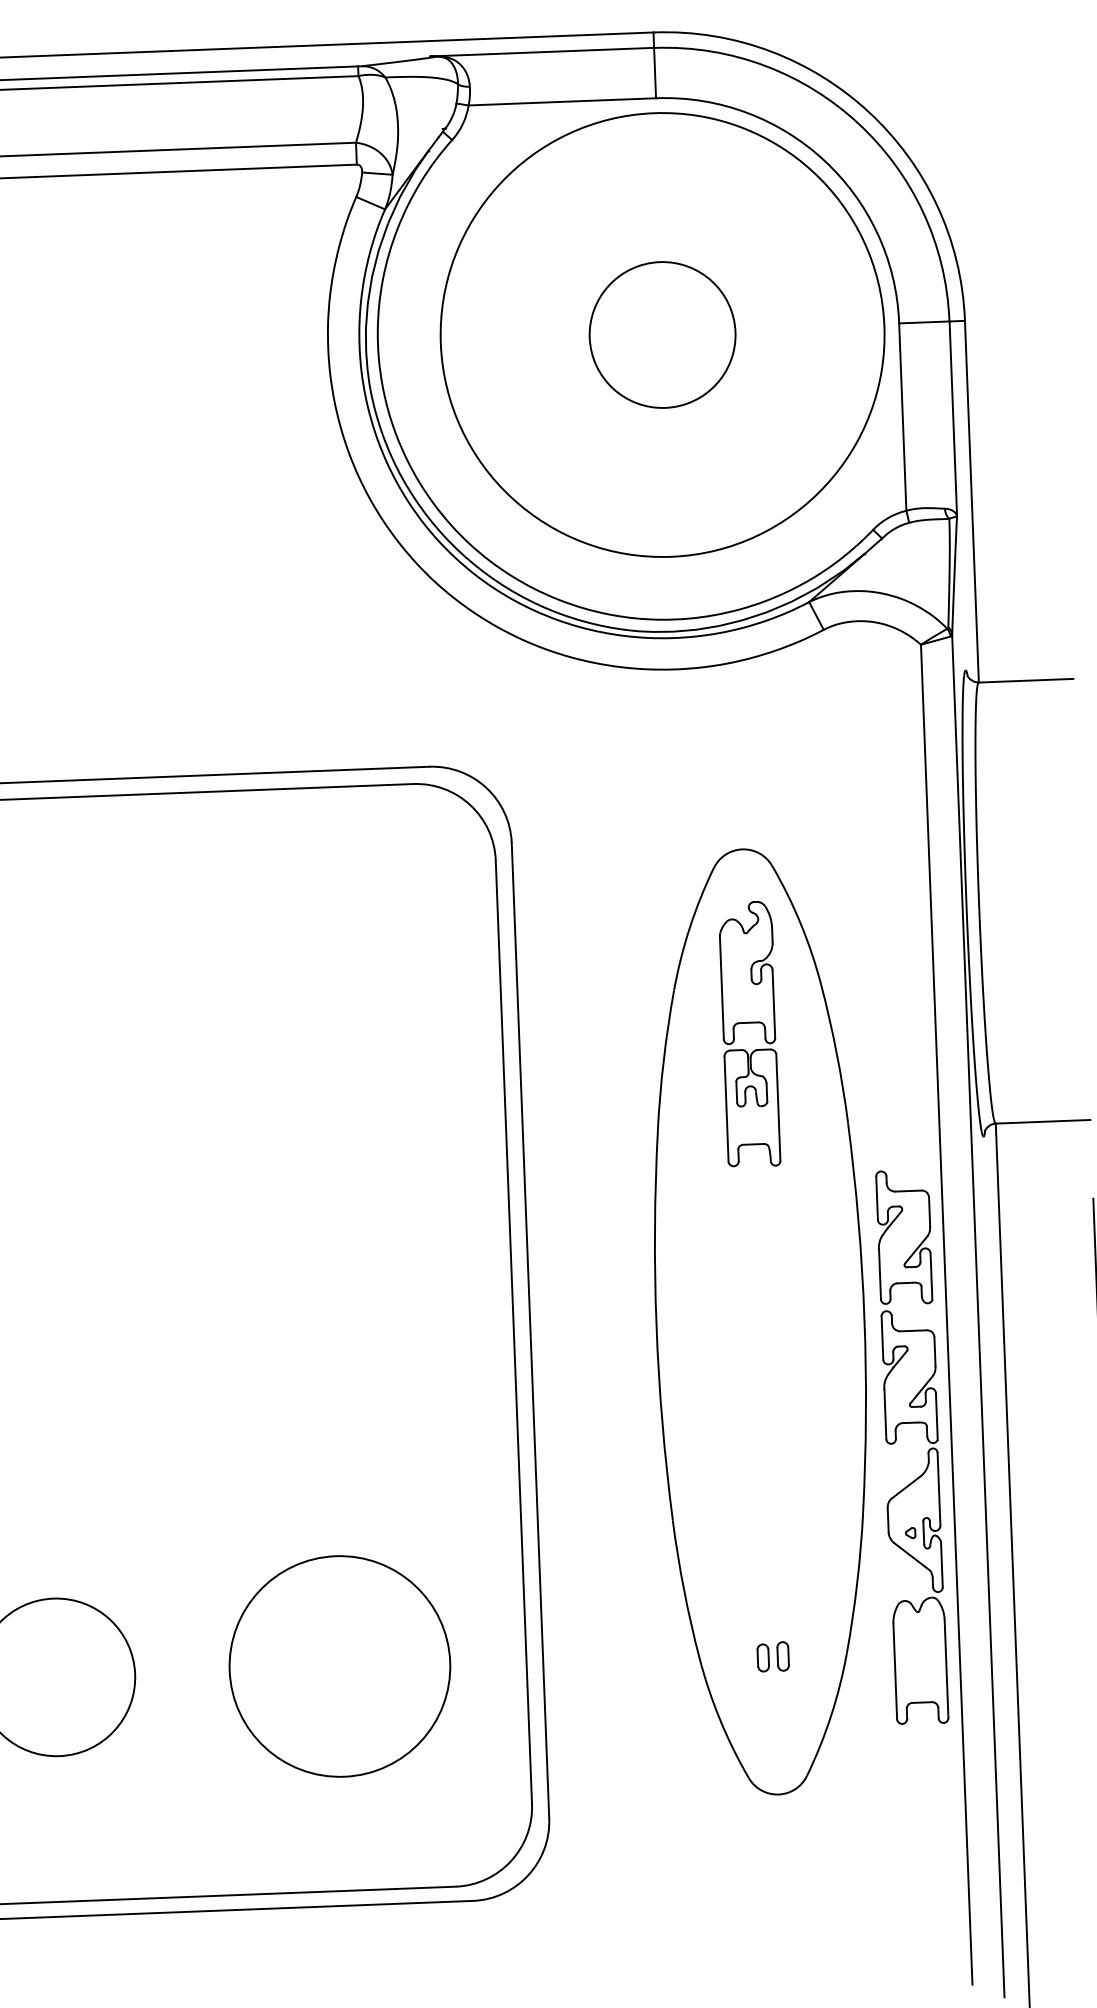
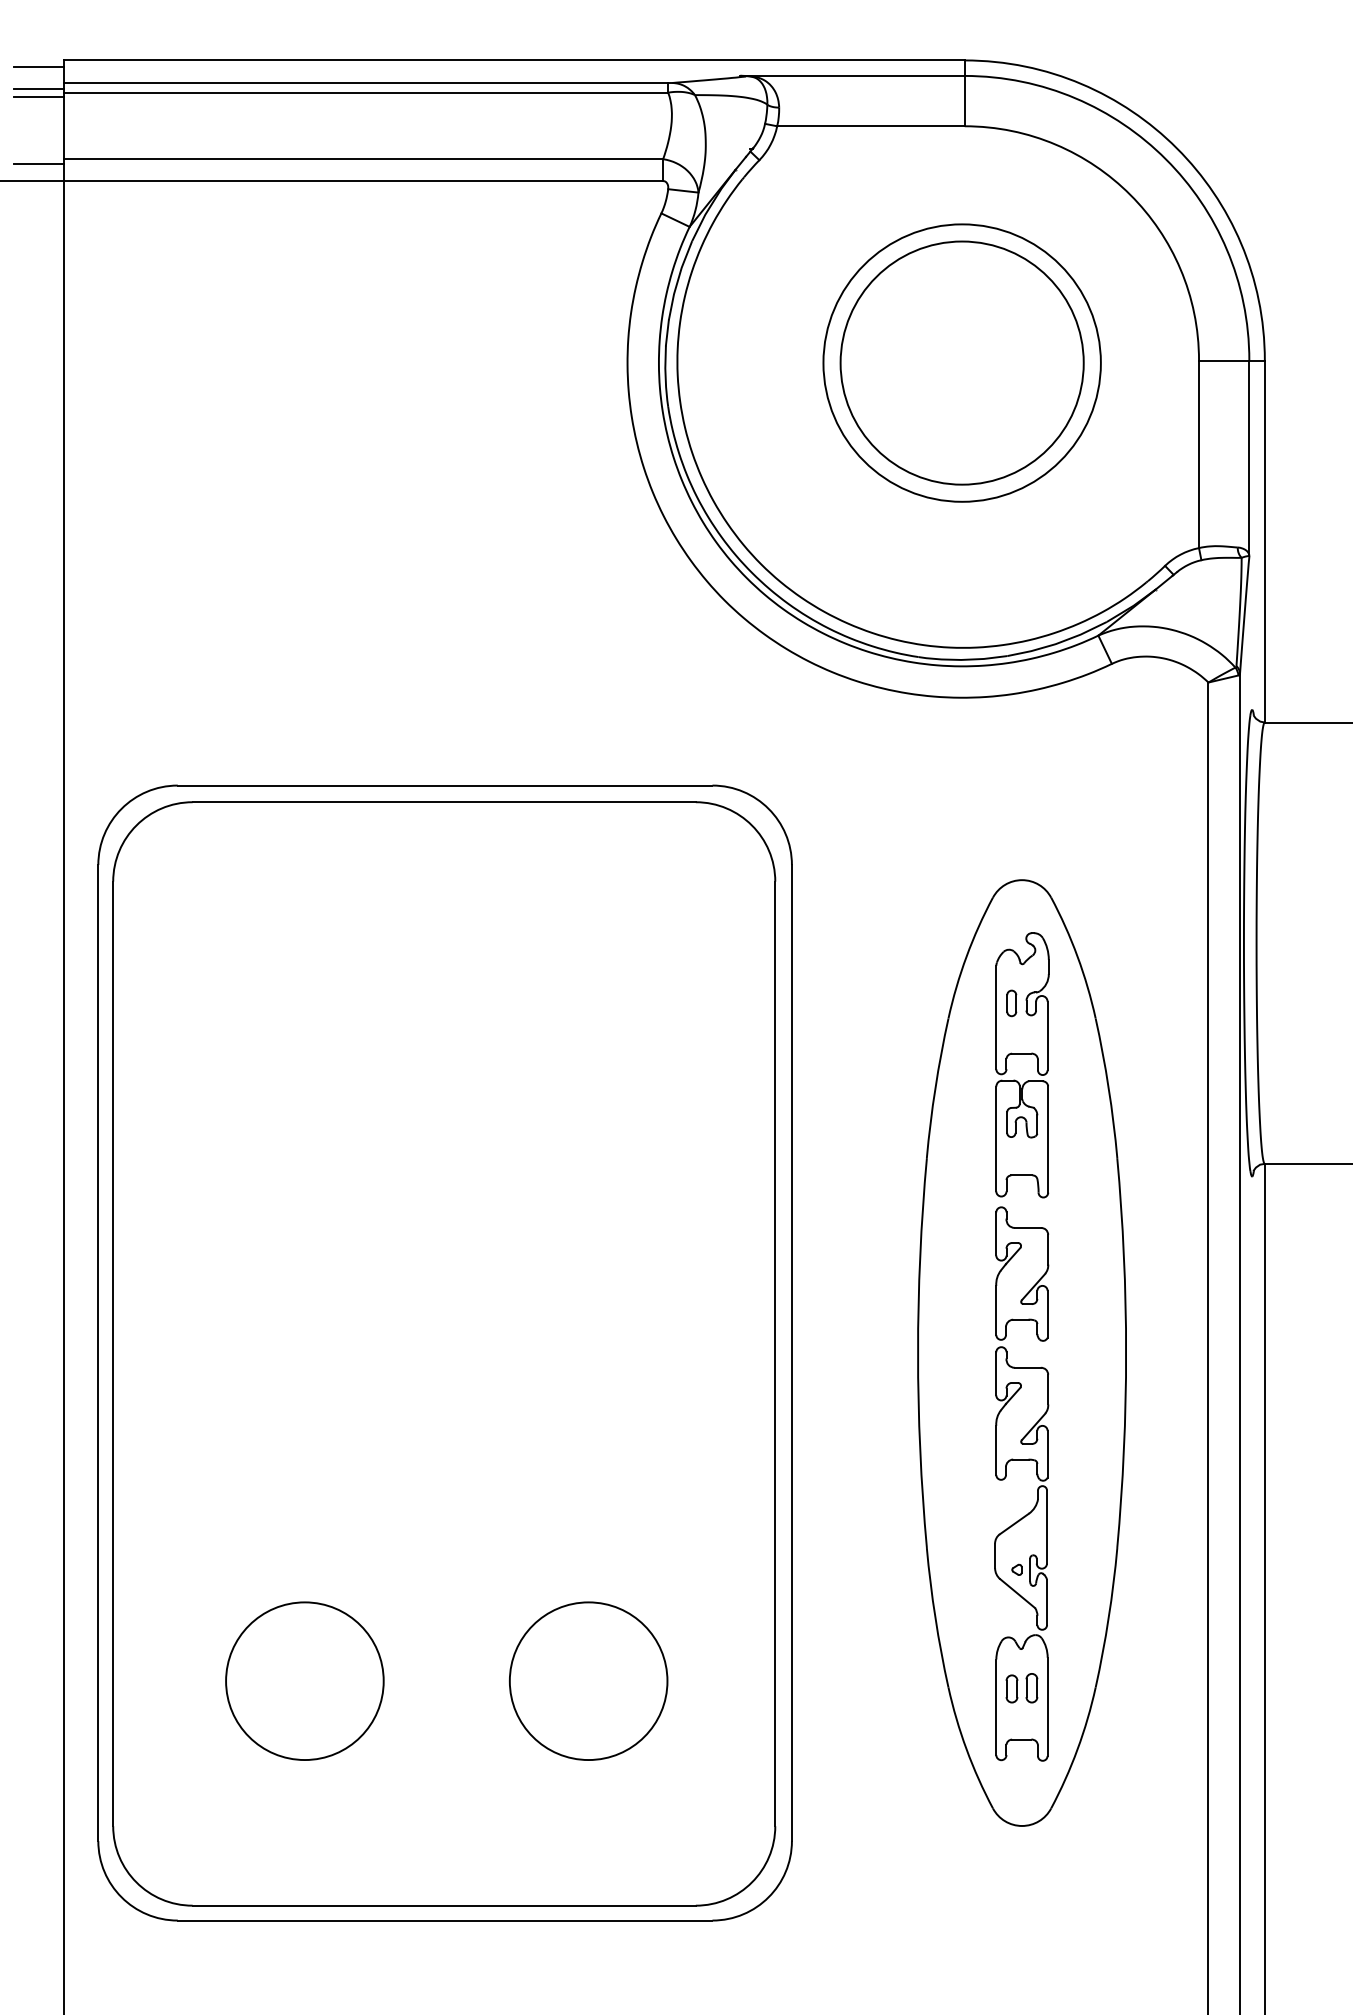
circle: (661, 334) -> (961, 362), size x0.62
circle: (661, 334) -> (961, 362), size x1.67
part: (736, 973) -> (1011, 1003), added
part: (896, 1441) -> (1006, 1477), moved
circle: (339, 1666) -> (588, 1681), size x0.71

